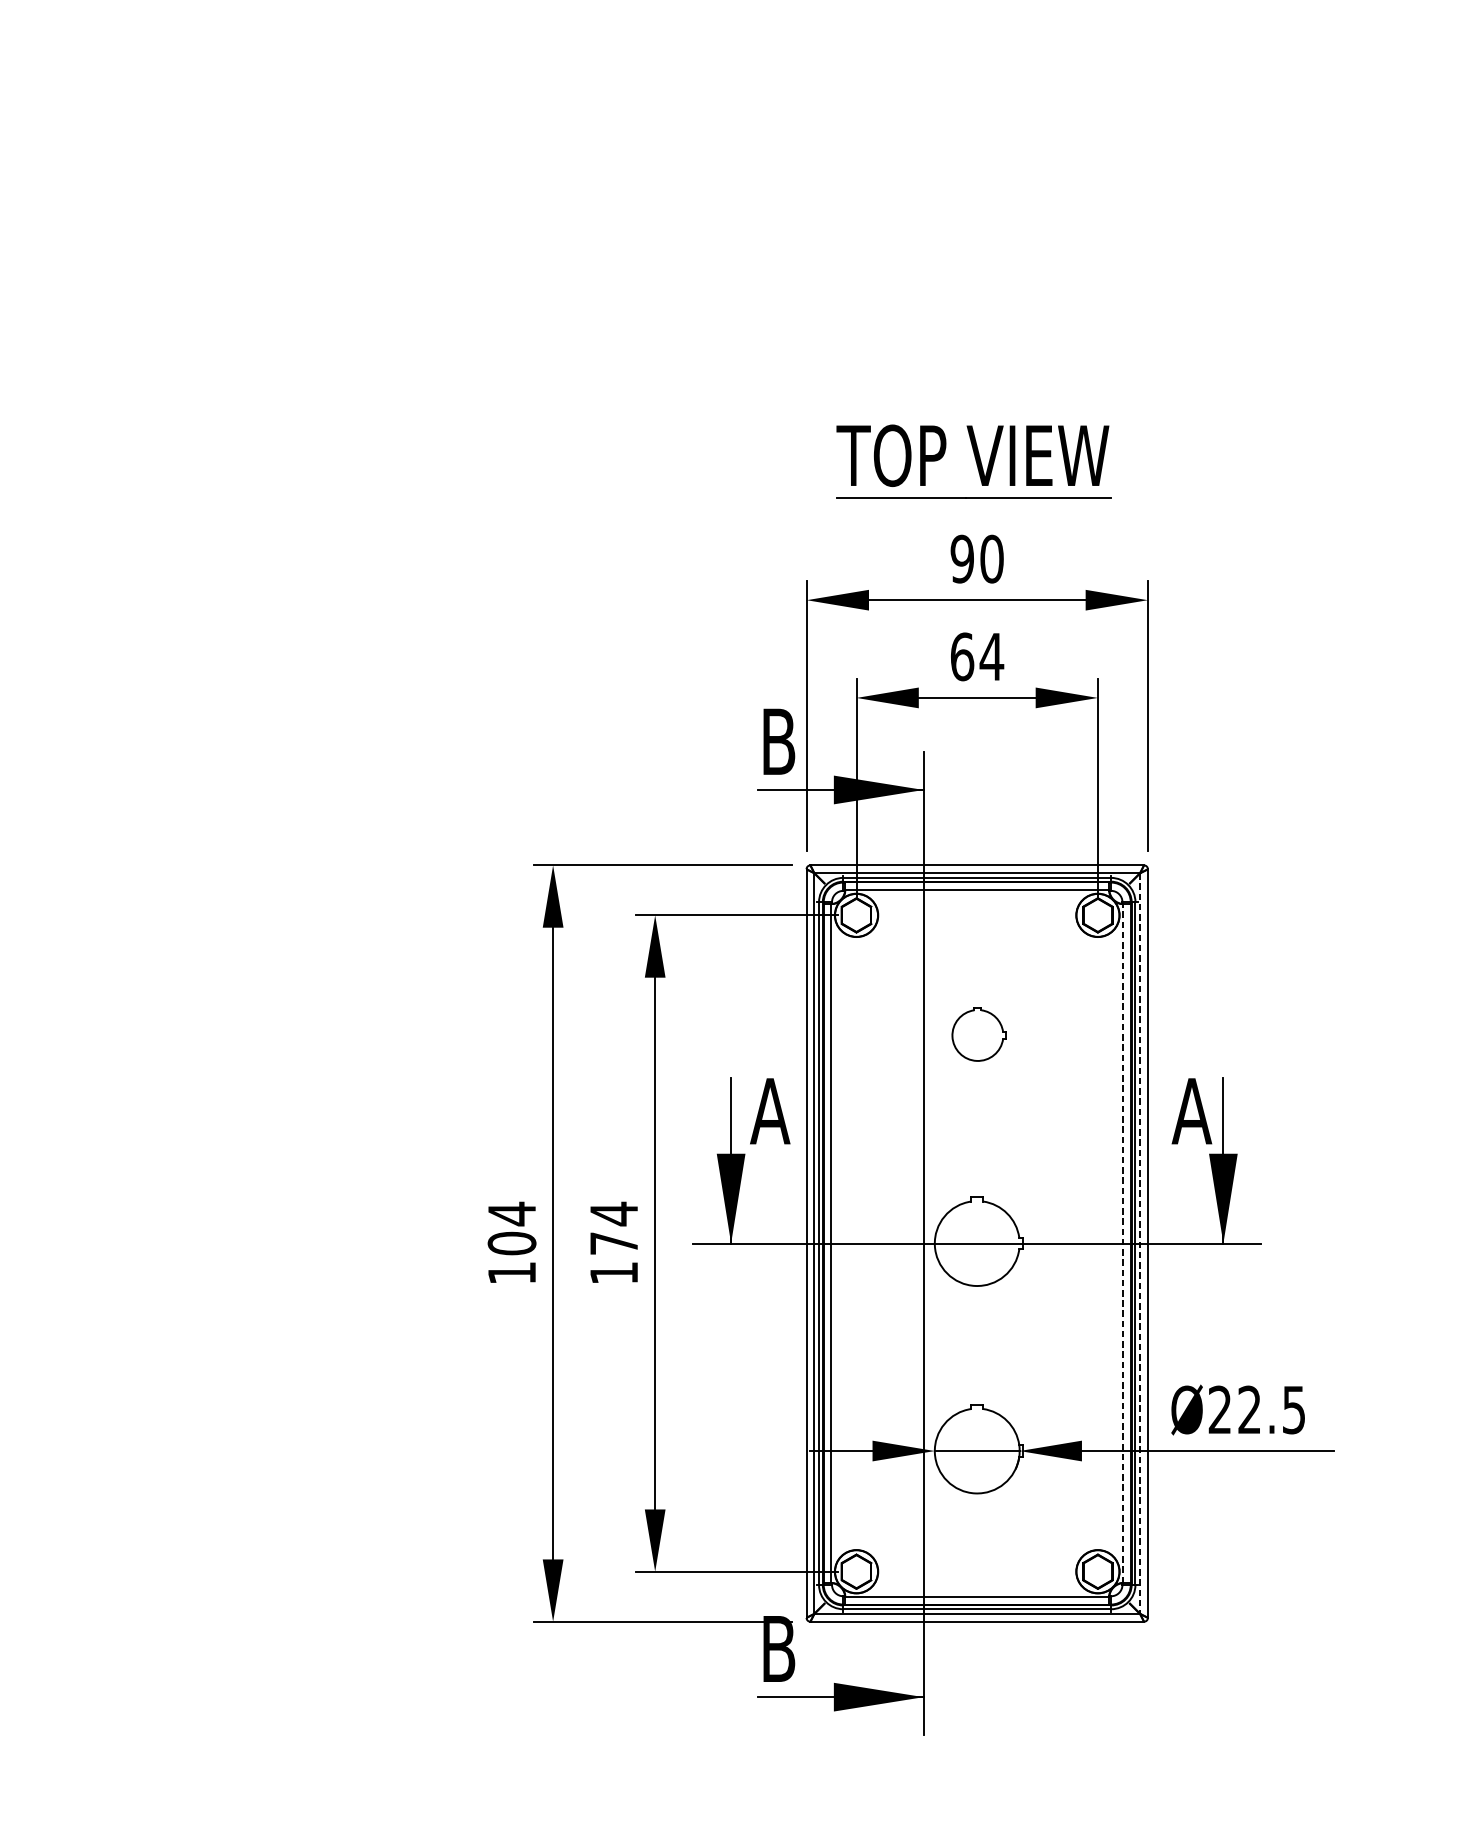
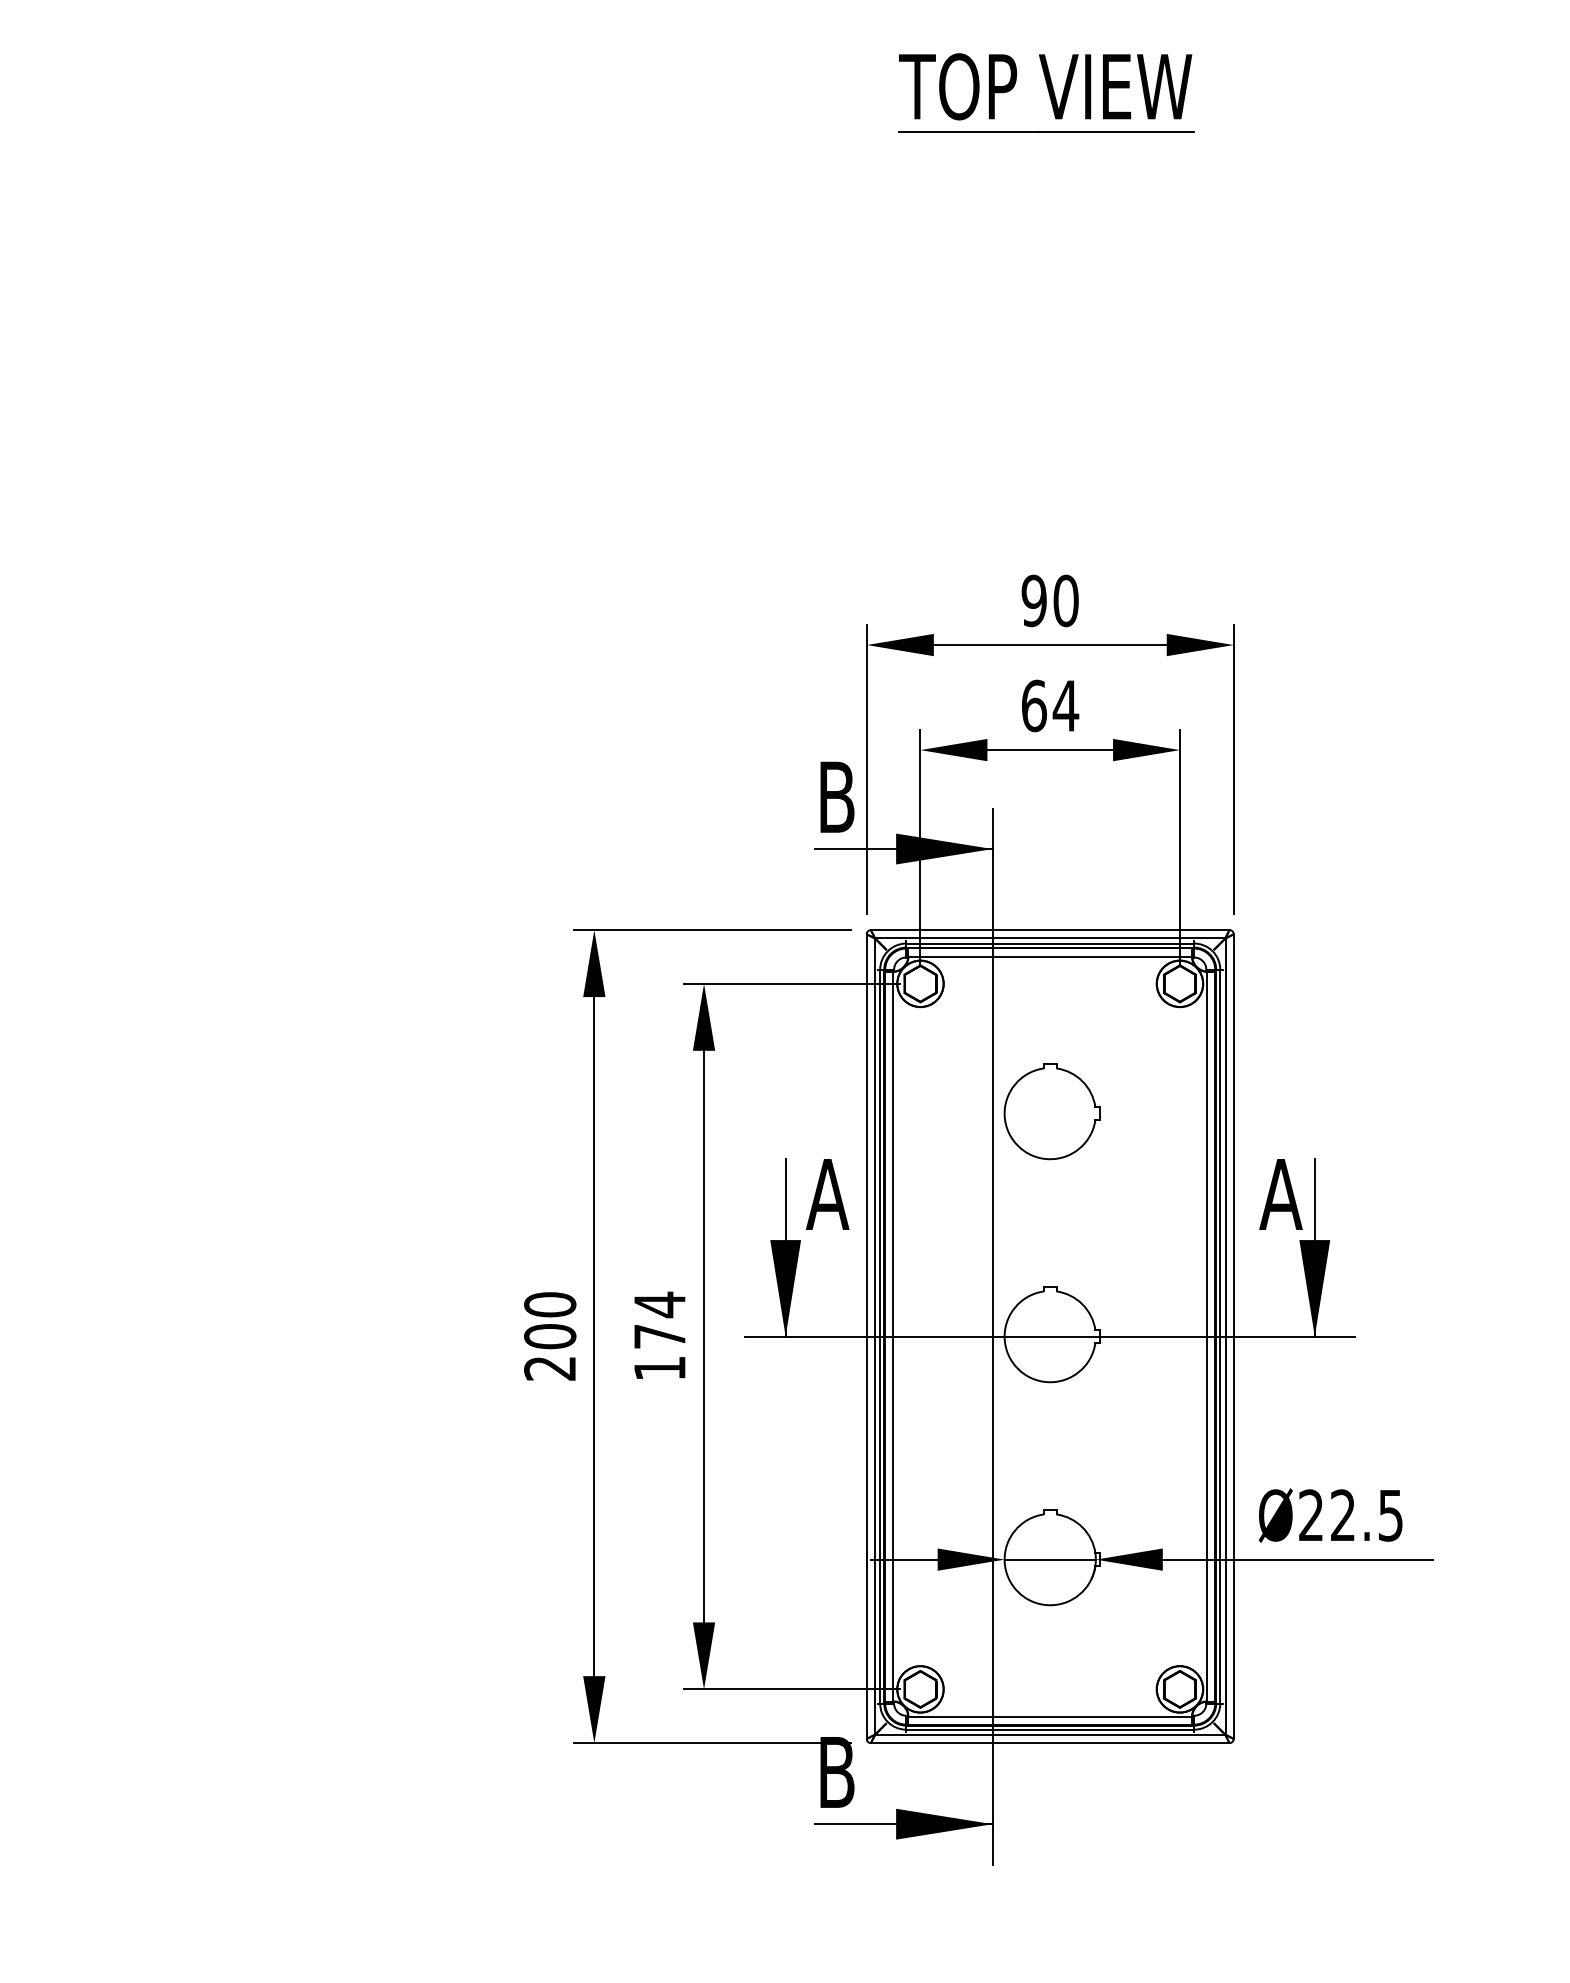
part: (973, 461) -> (1046, 92), moved
part: (978, 1034) -> (1051, 1111), size x1.67
text: (512, 1242) -> (550, 1335), 104 -> 200
line: (1123, 1243) -> (1207, 1336), dashed -> solid
line: (1140, 1244) -> (1225, 1337), dashed -> solid

